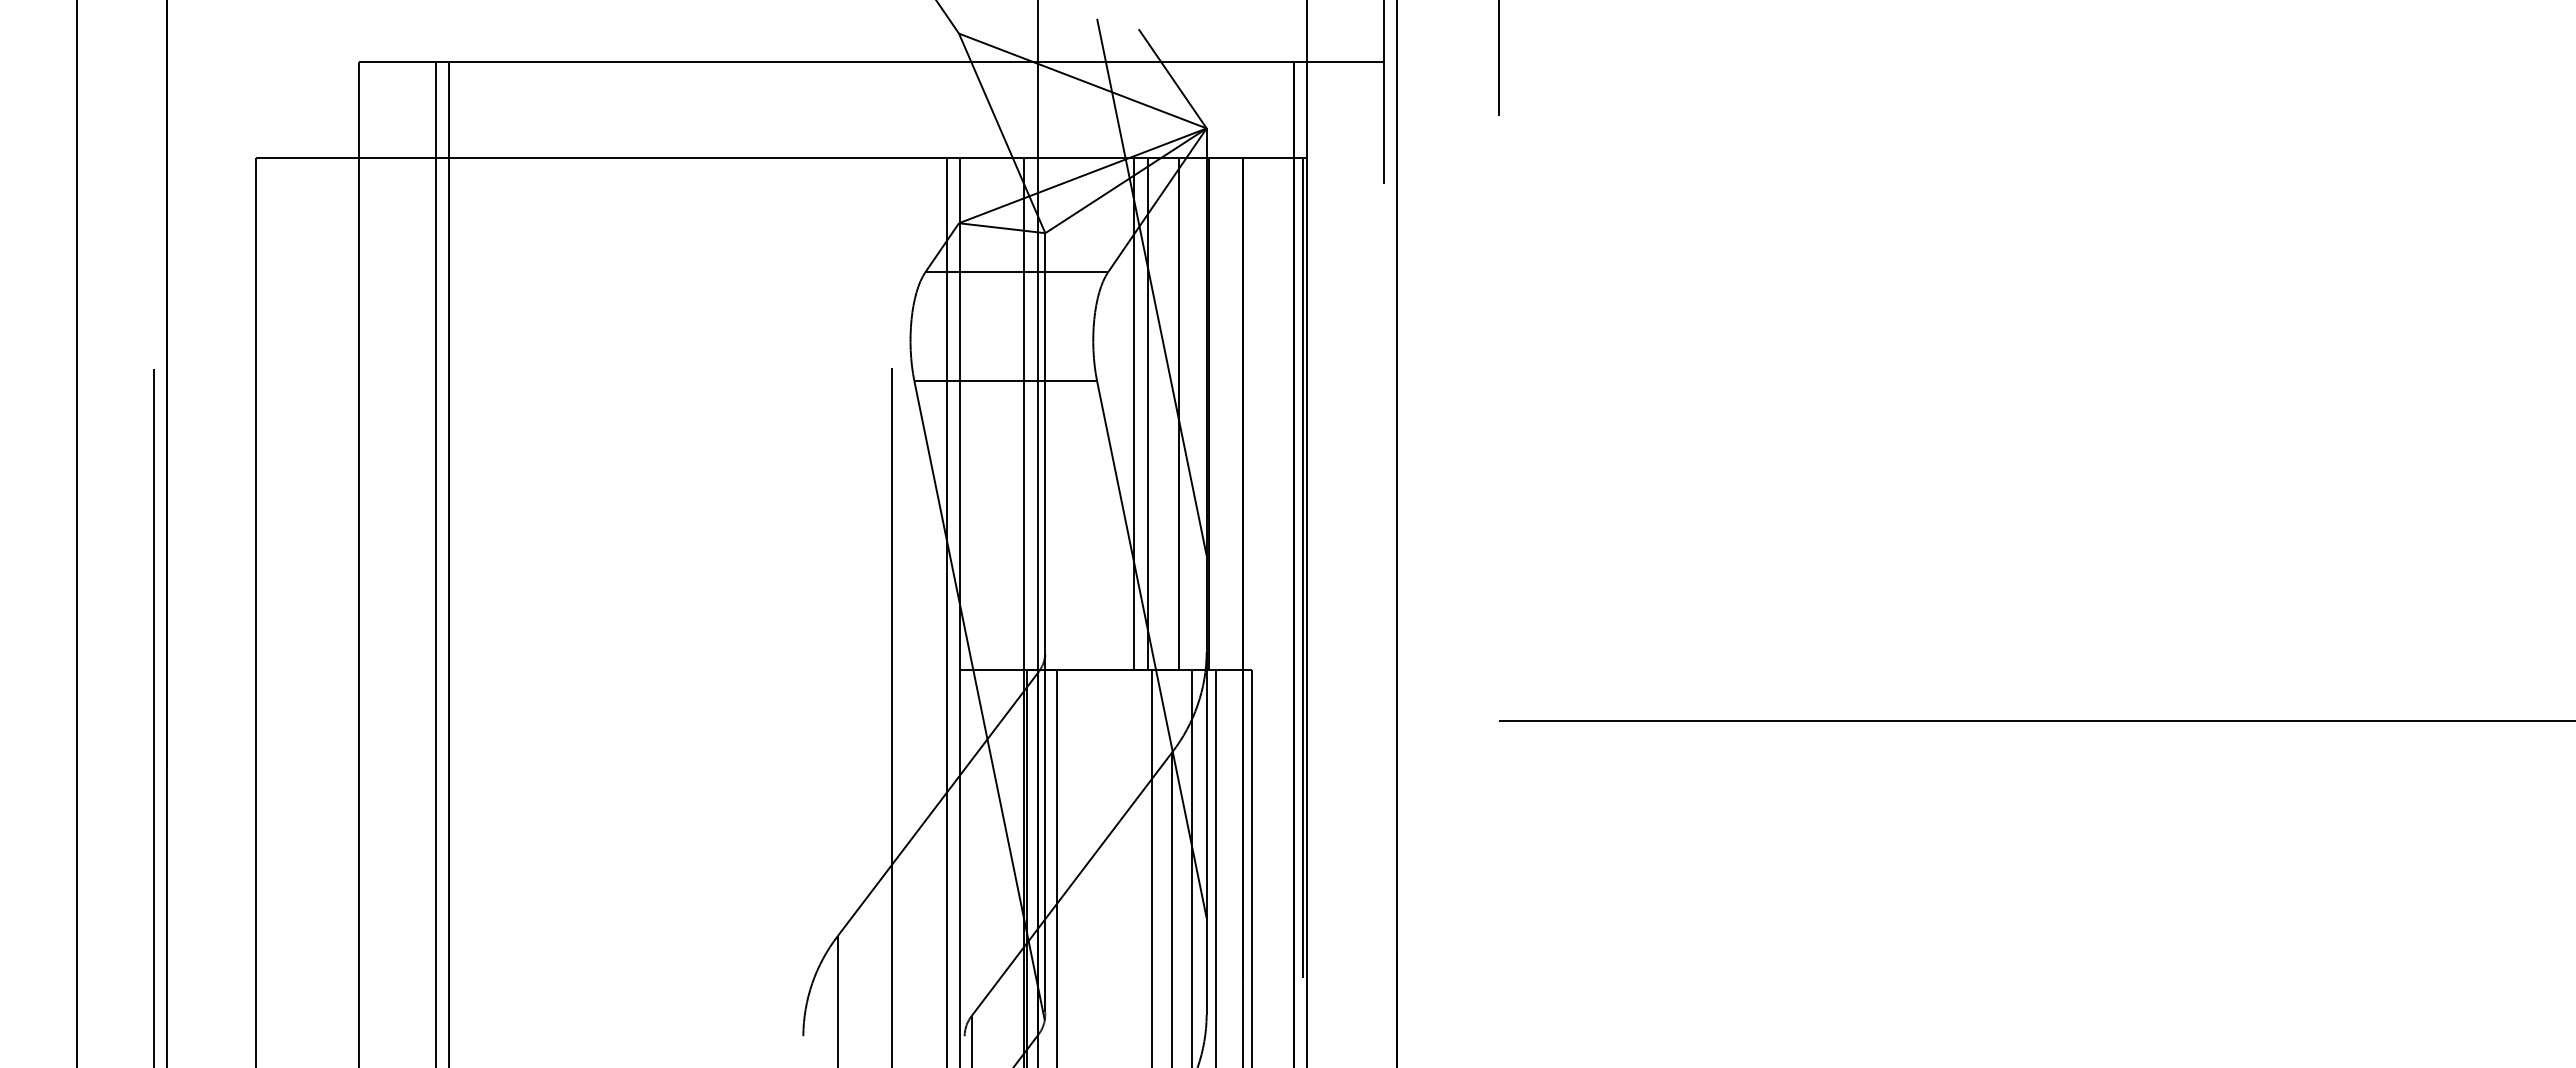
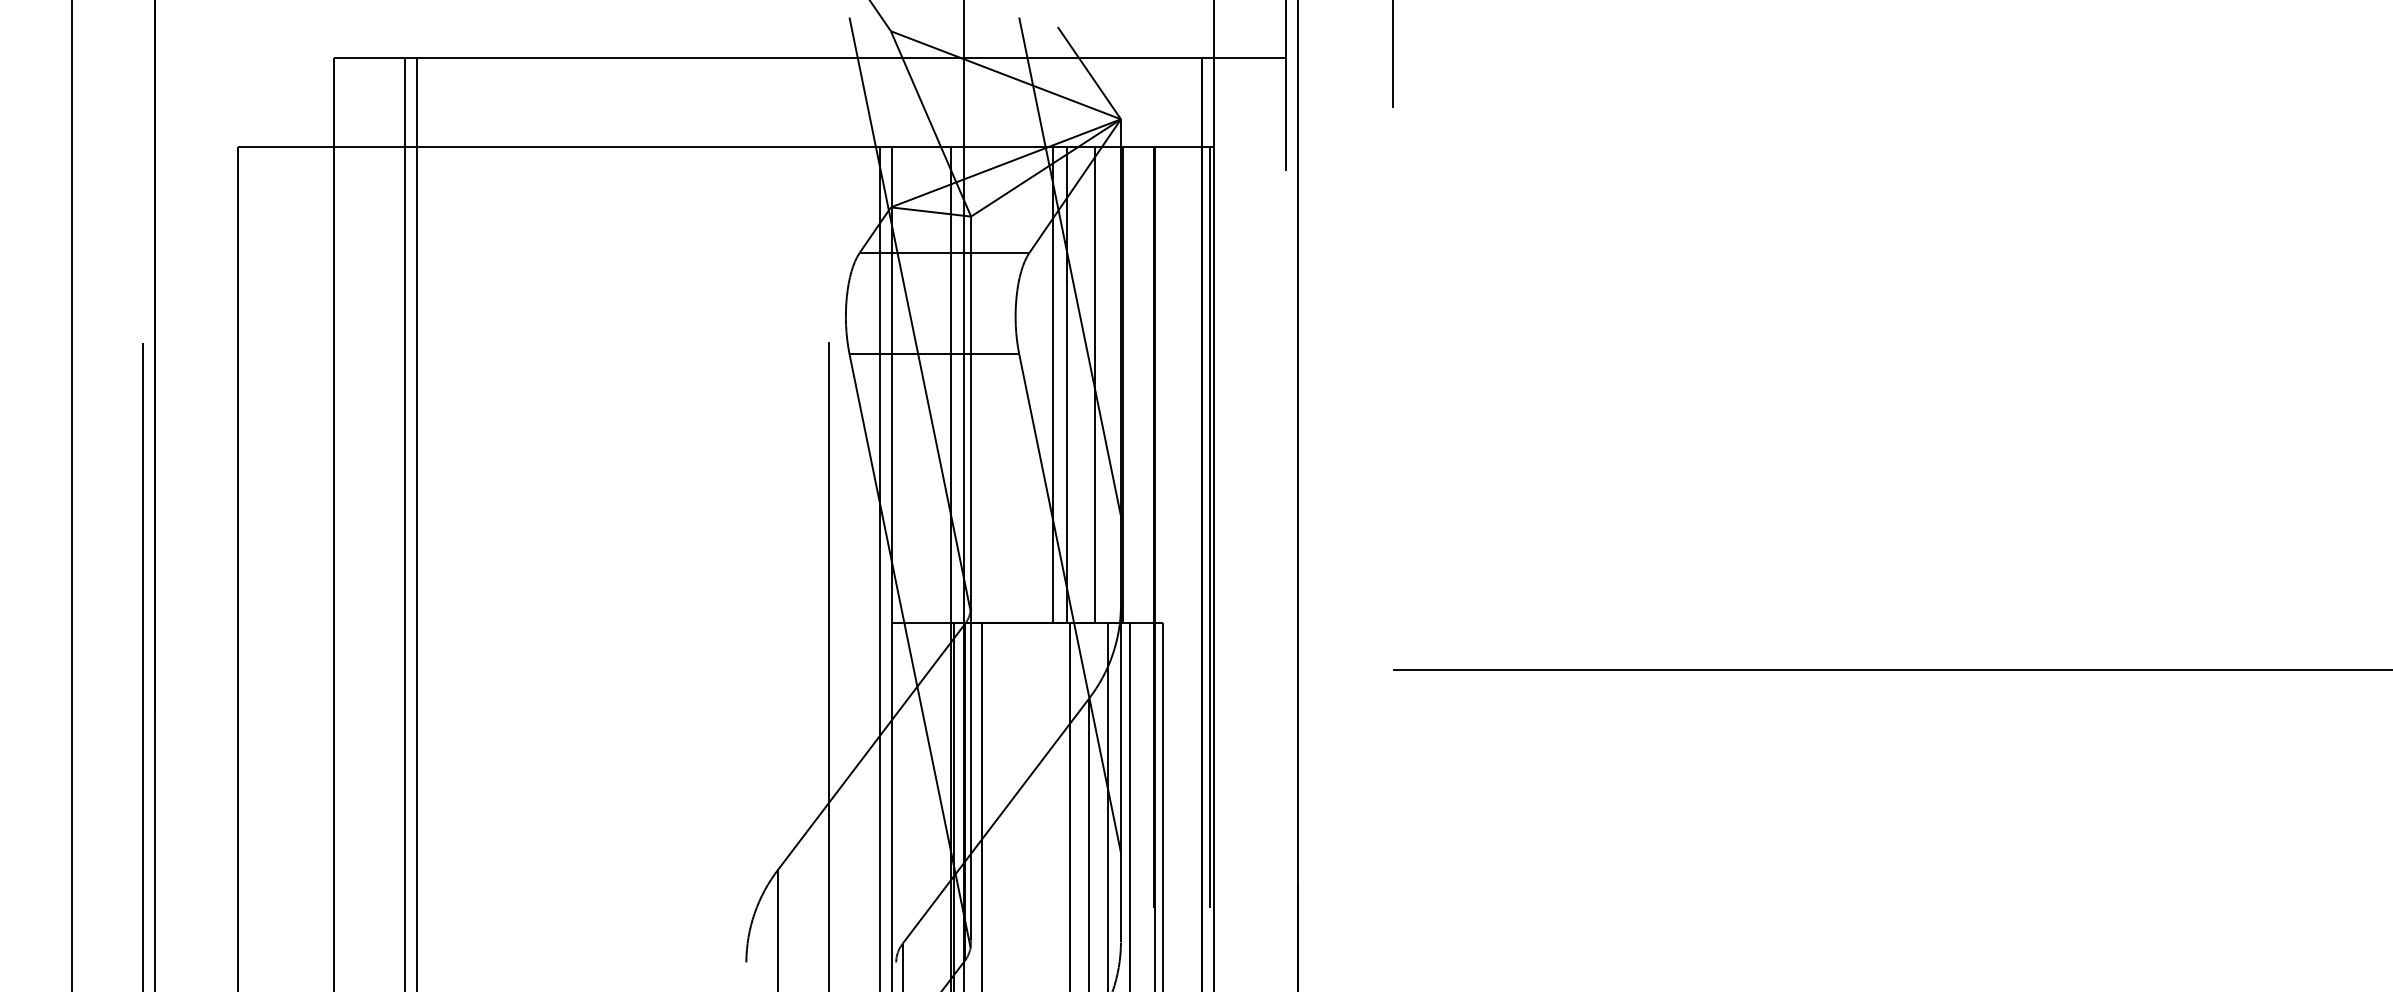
line: (979, 338) -> (909, 314), added

